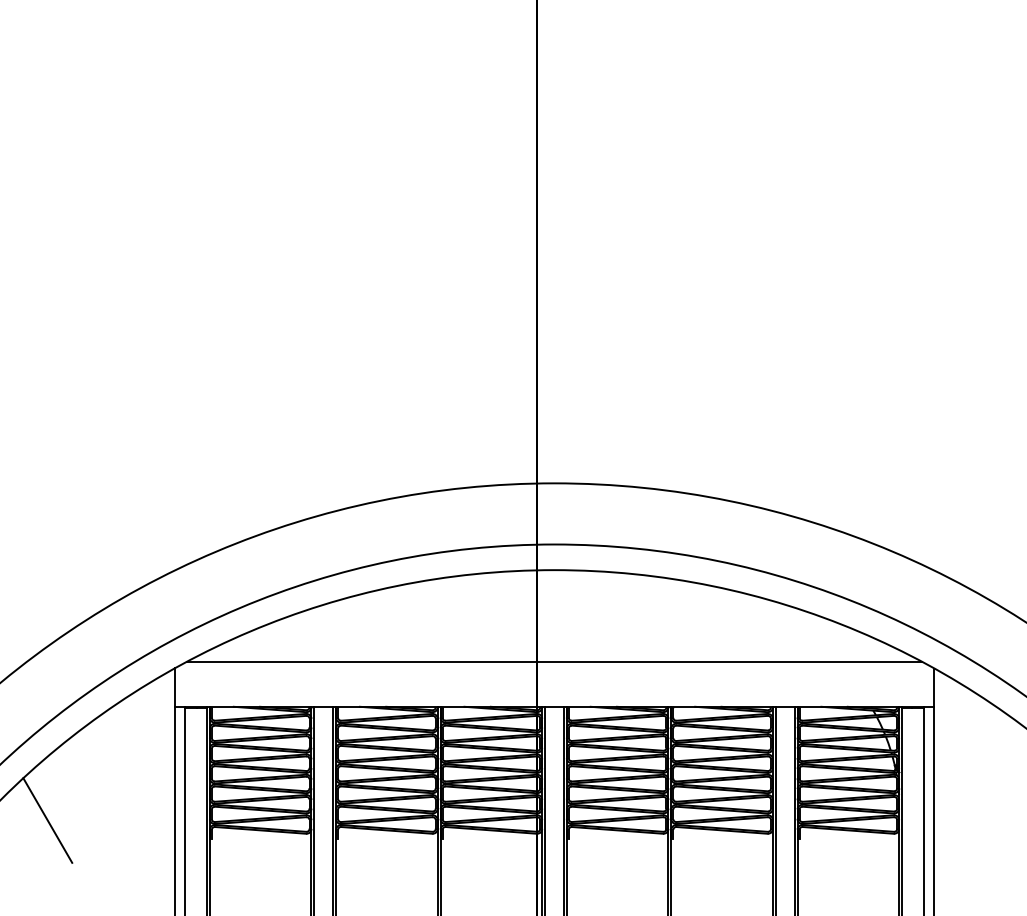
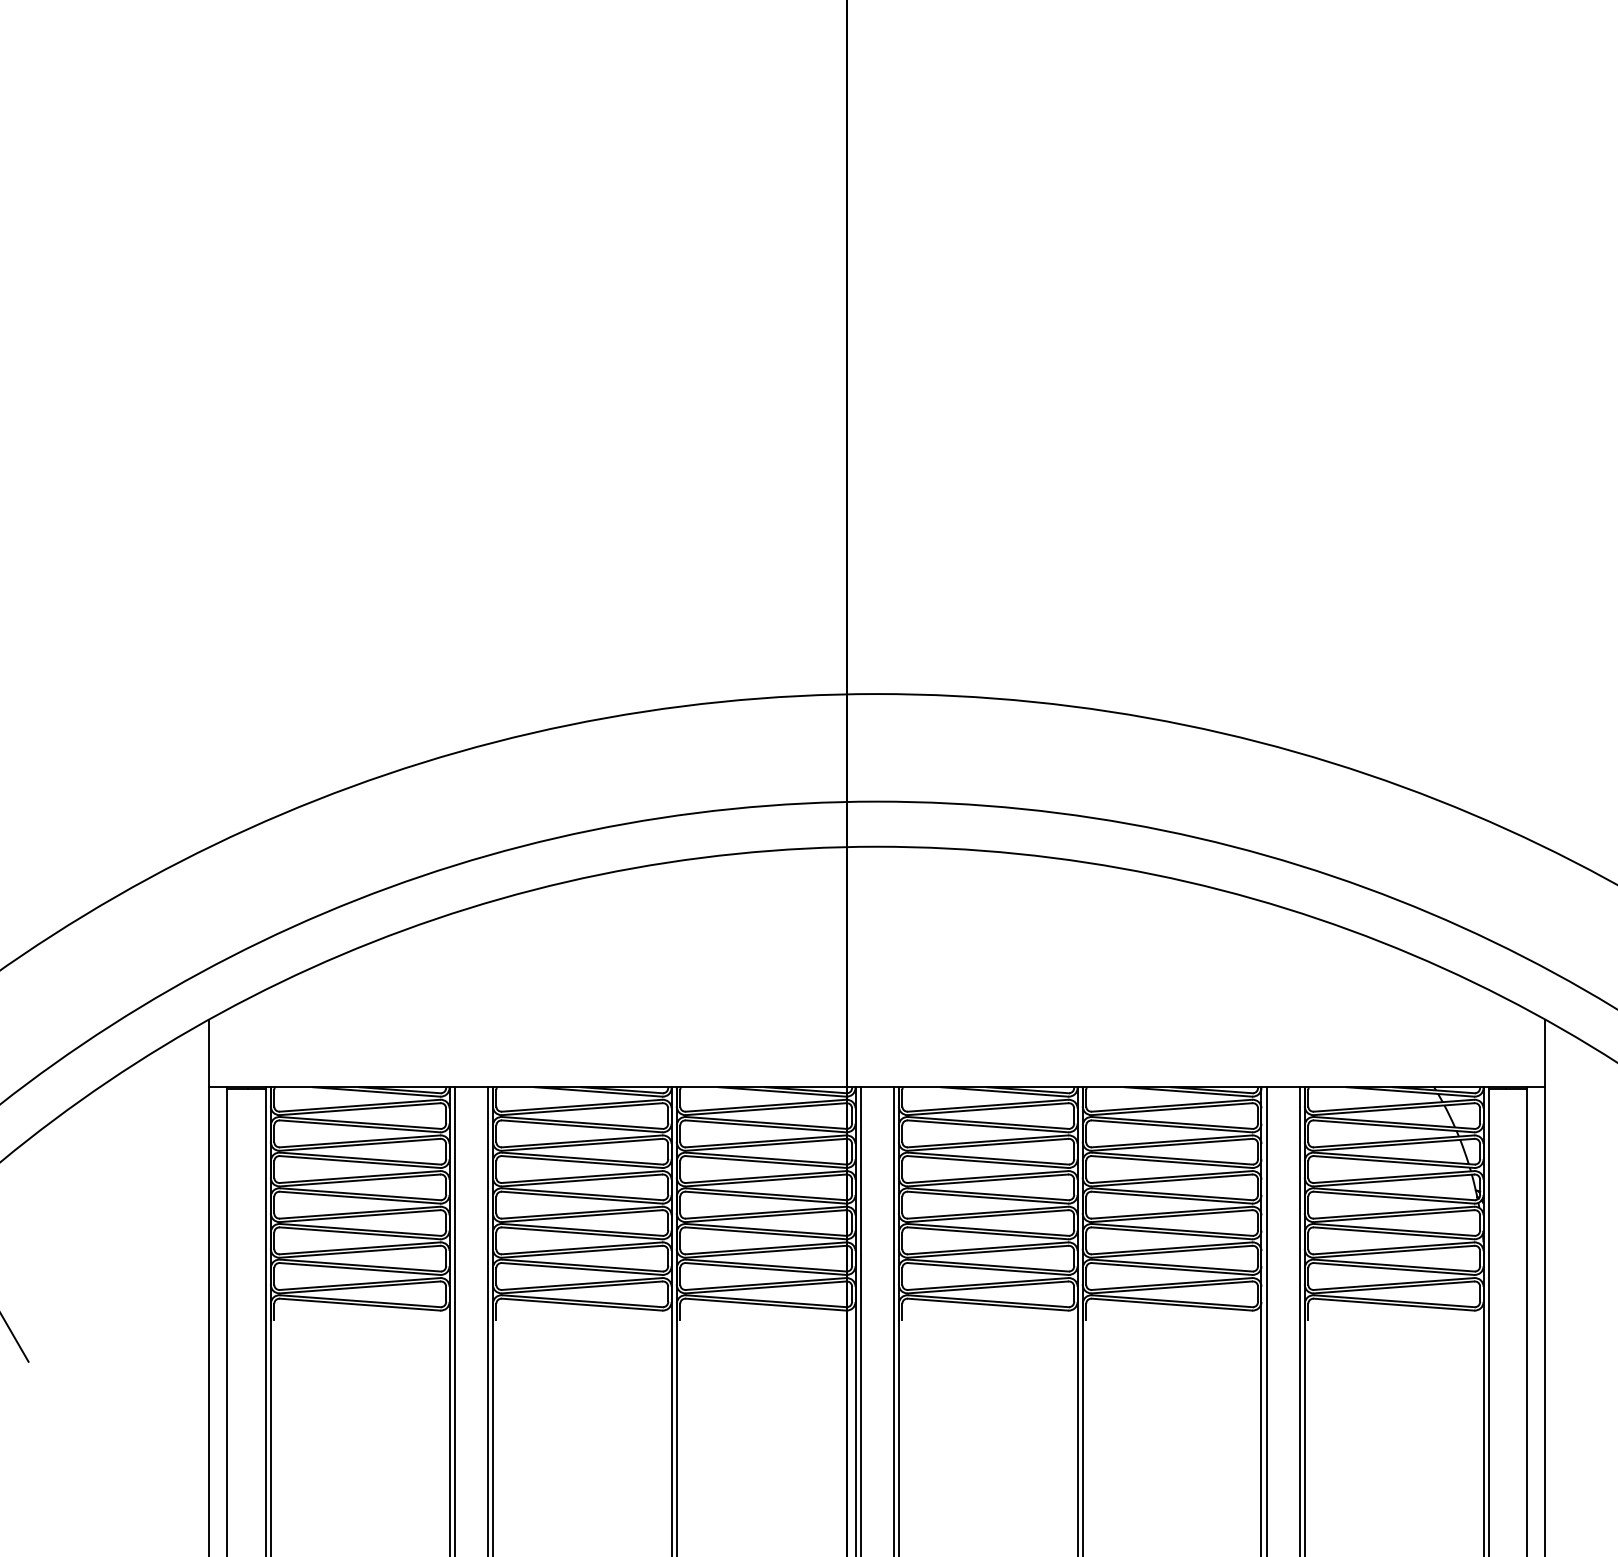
line: (554, 661) -> (877, 1007), removed

